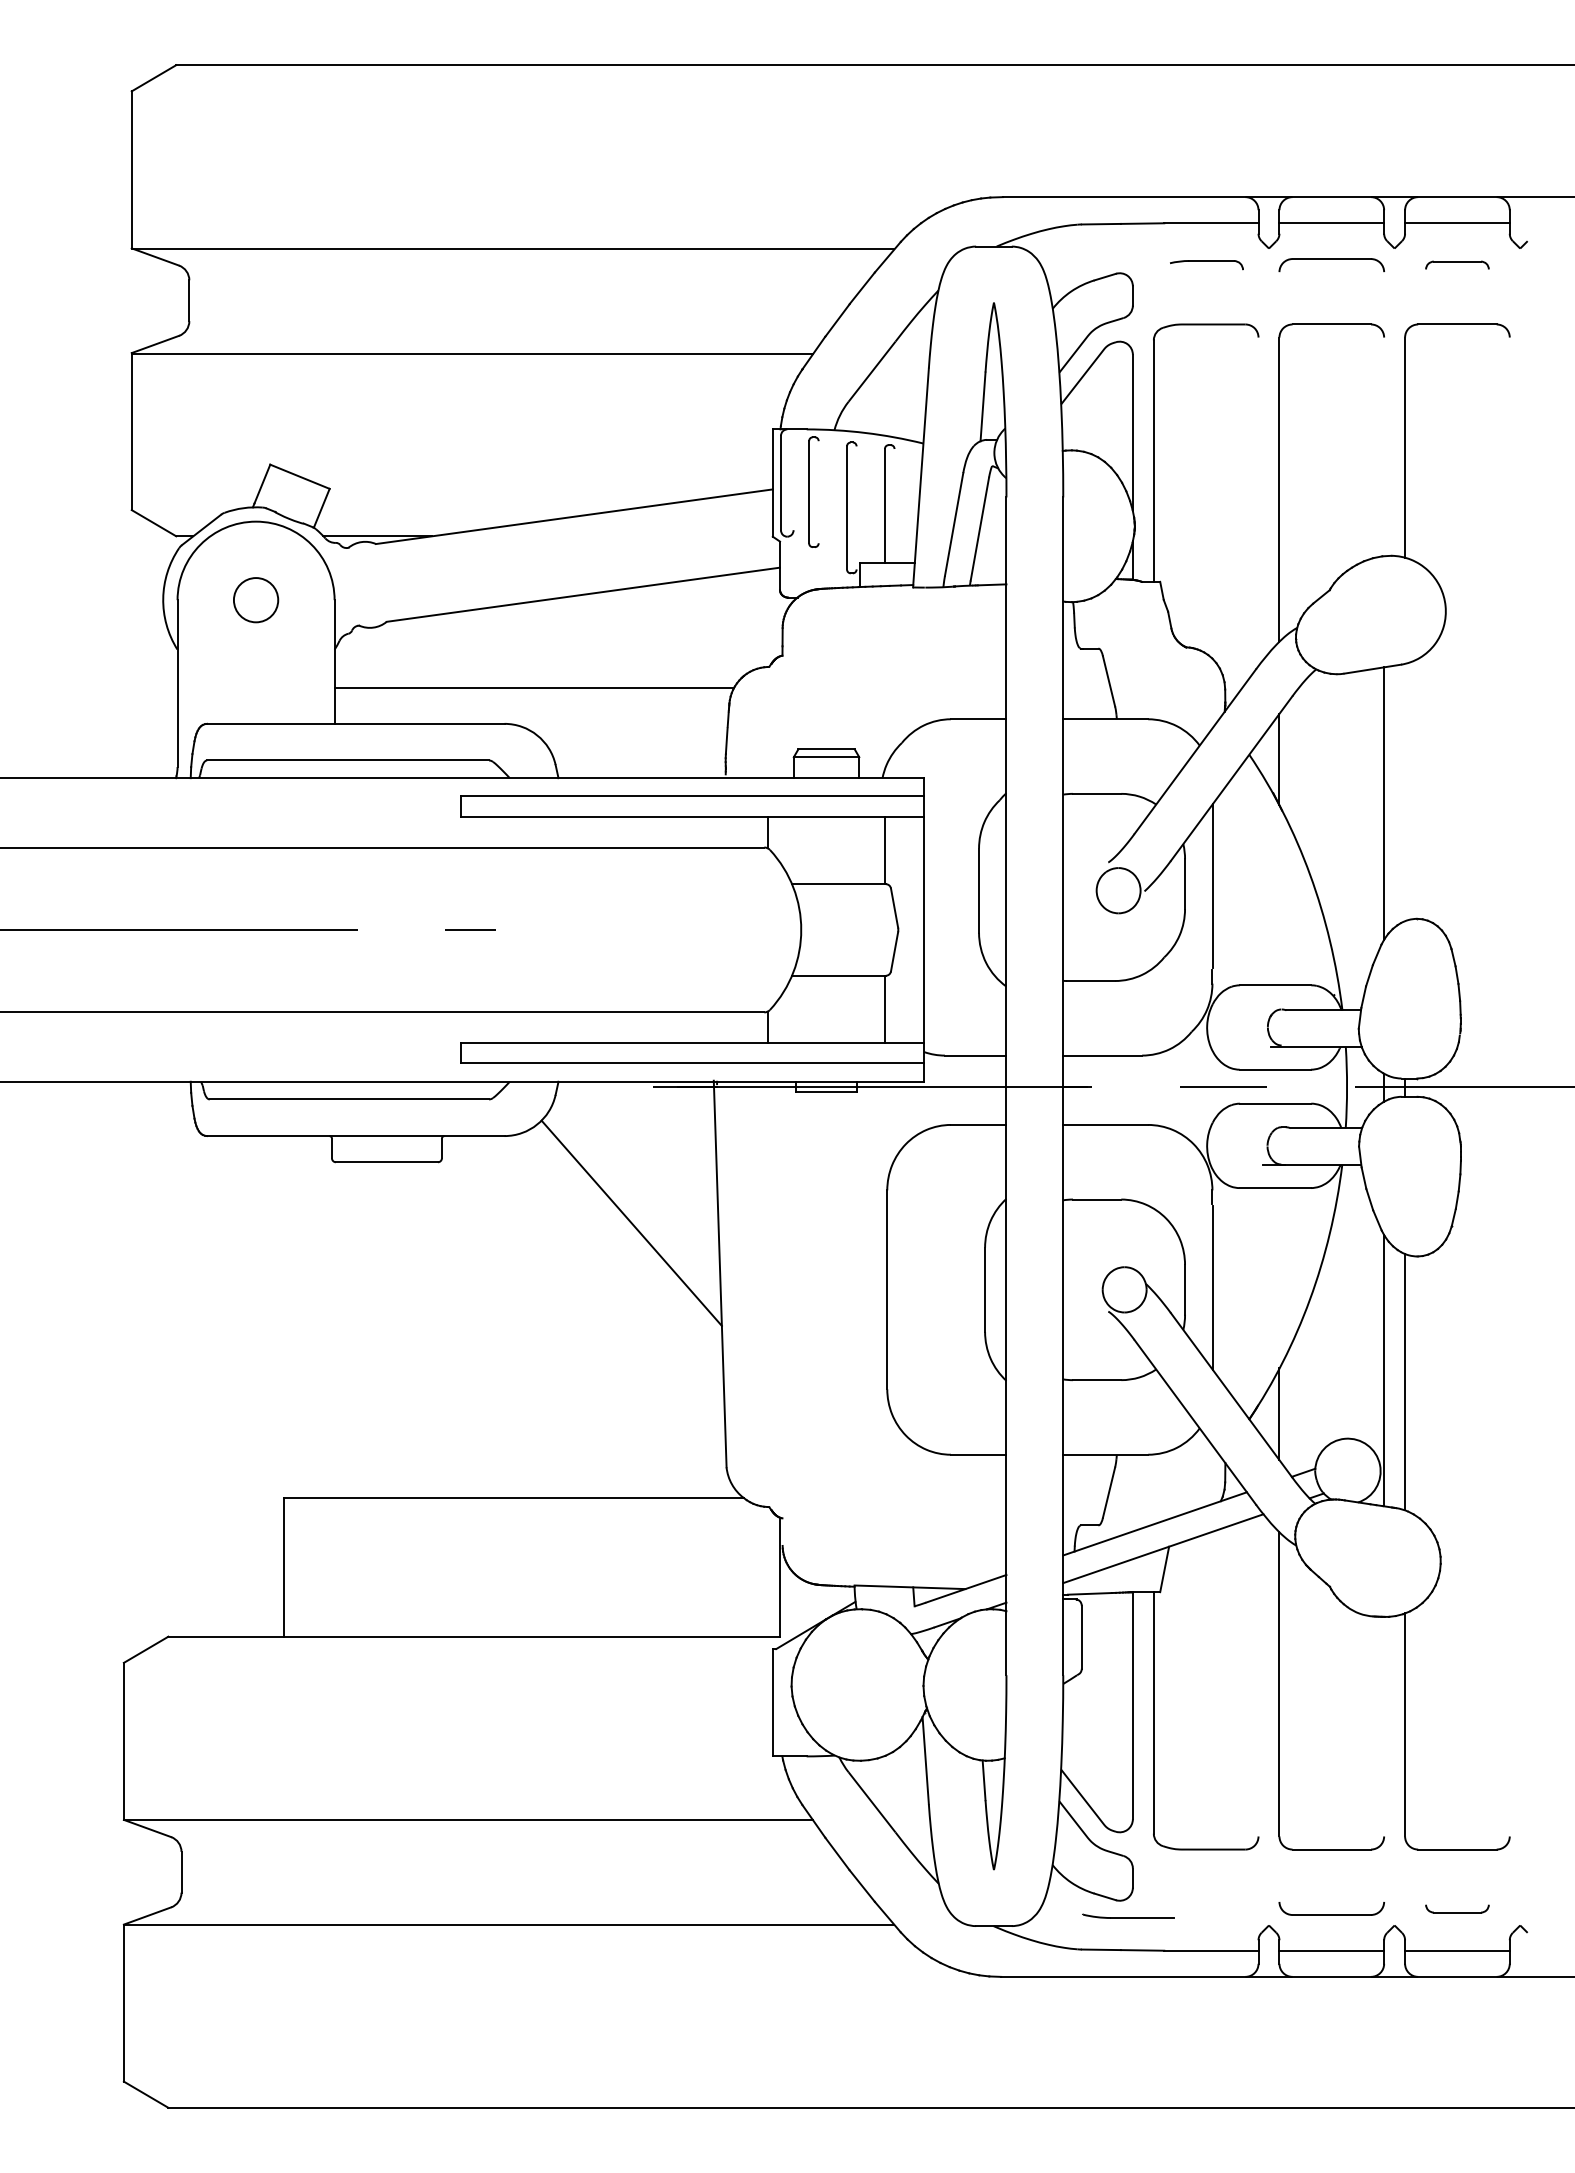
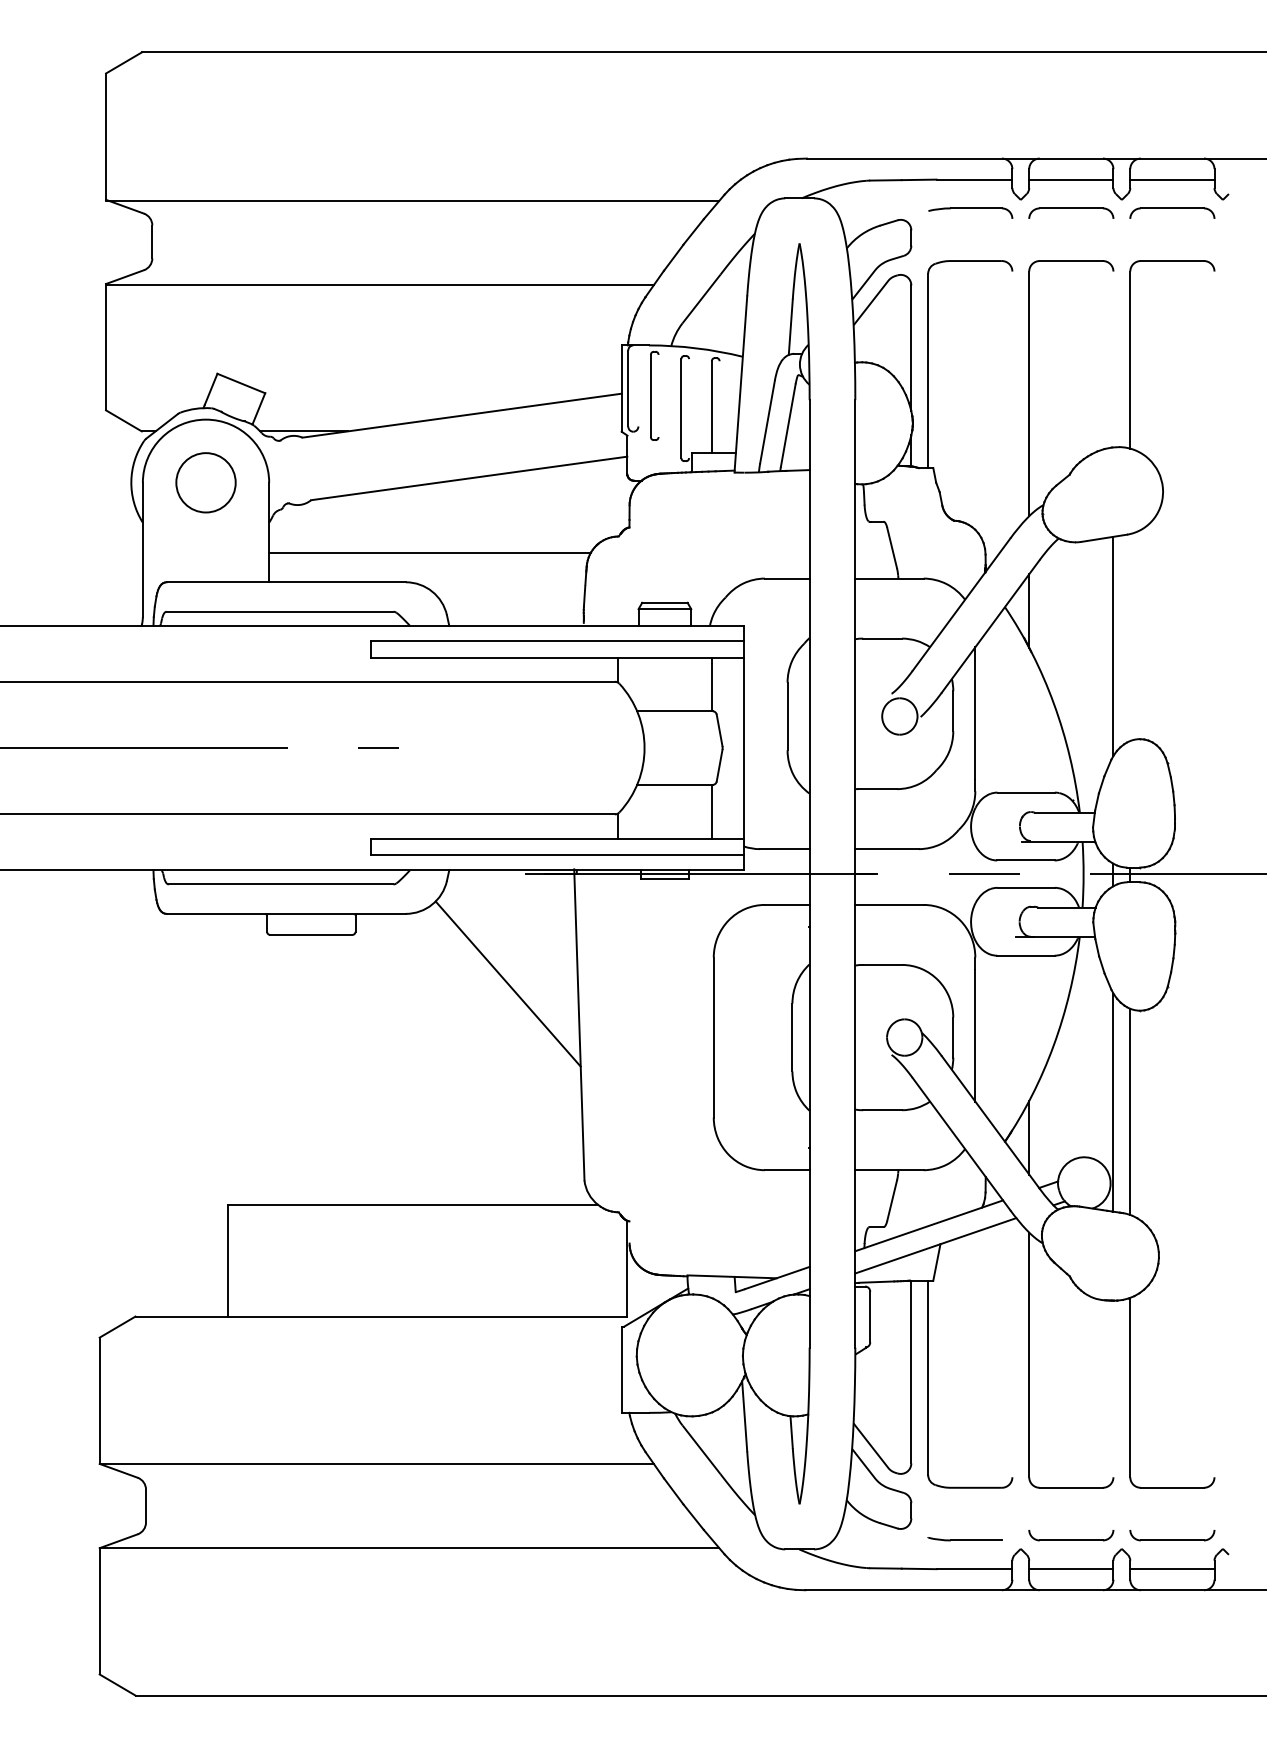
part: (1206, 265) -> (970, 213), size x1.43
part: (1457, 265) -> (1172, 213), size x1.67
circle: (255, 600) -> (205, 483), size x1.67
part: (1457, 1908) -> (1172, 1535), size x1.67
part: (1128, 1915) -> (964, 1538), moved

